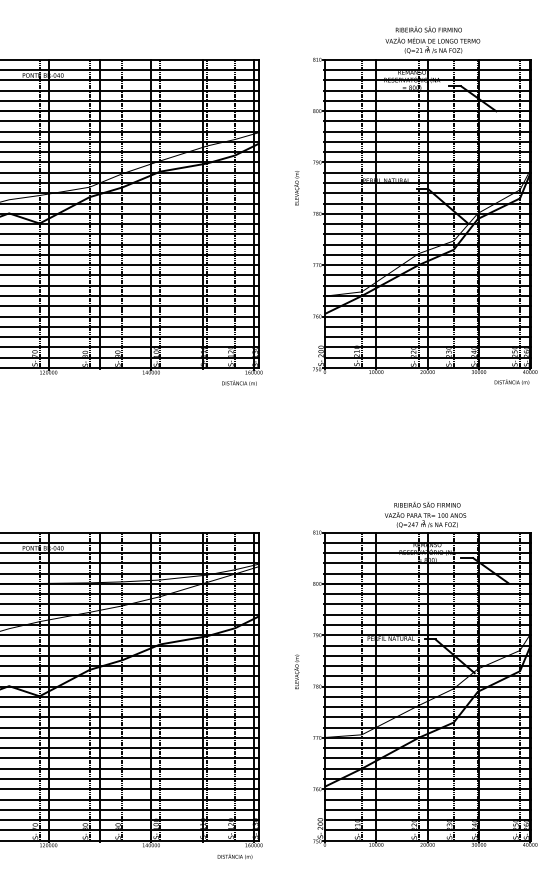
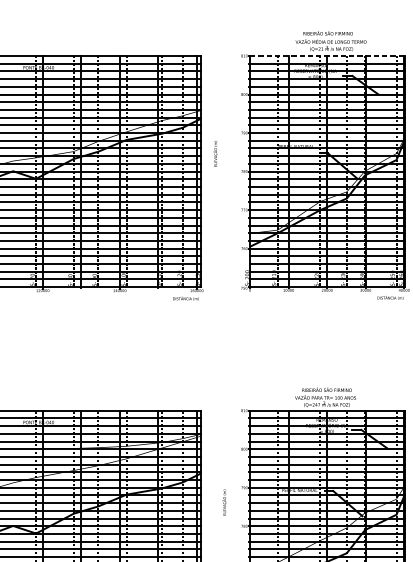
line: (427, 59) -> (327, 55), solid -> dashed
text: (296, 188) -> (215, 154), moved
text: (296, 671) -> (224, 502), moved

